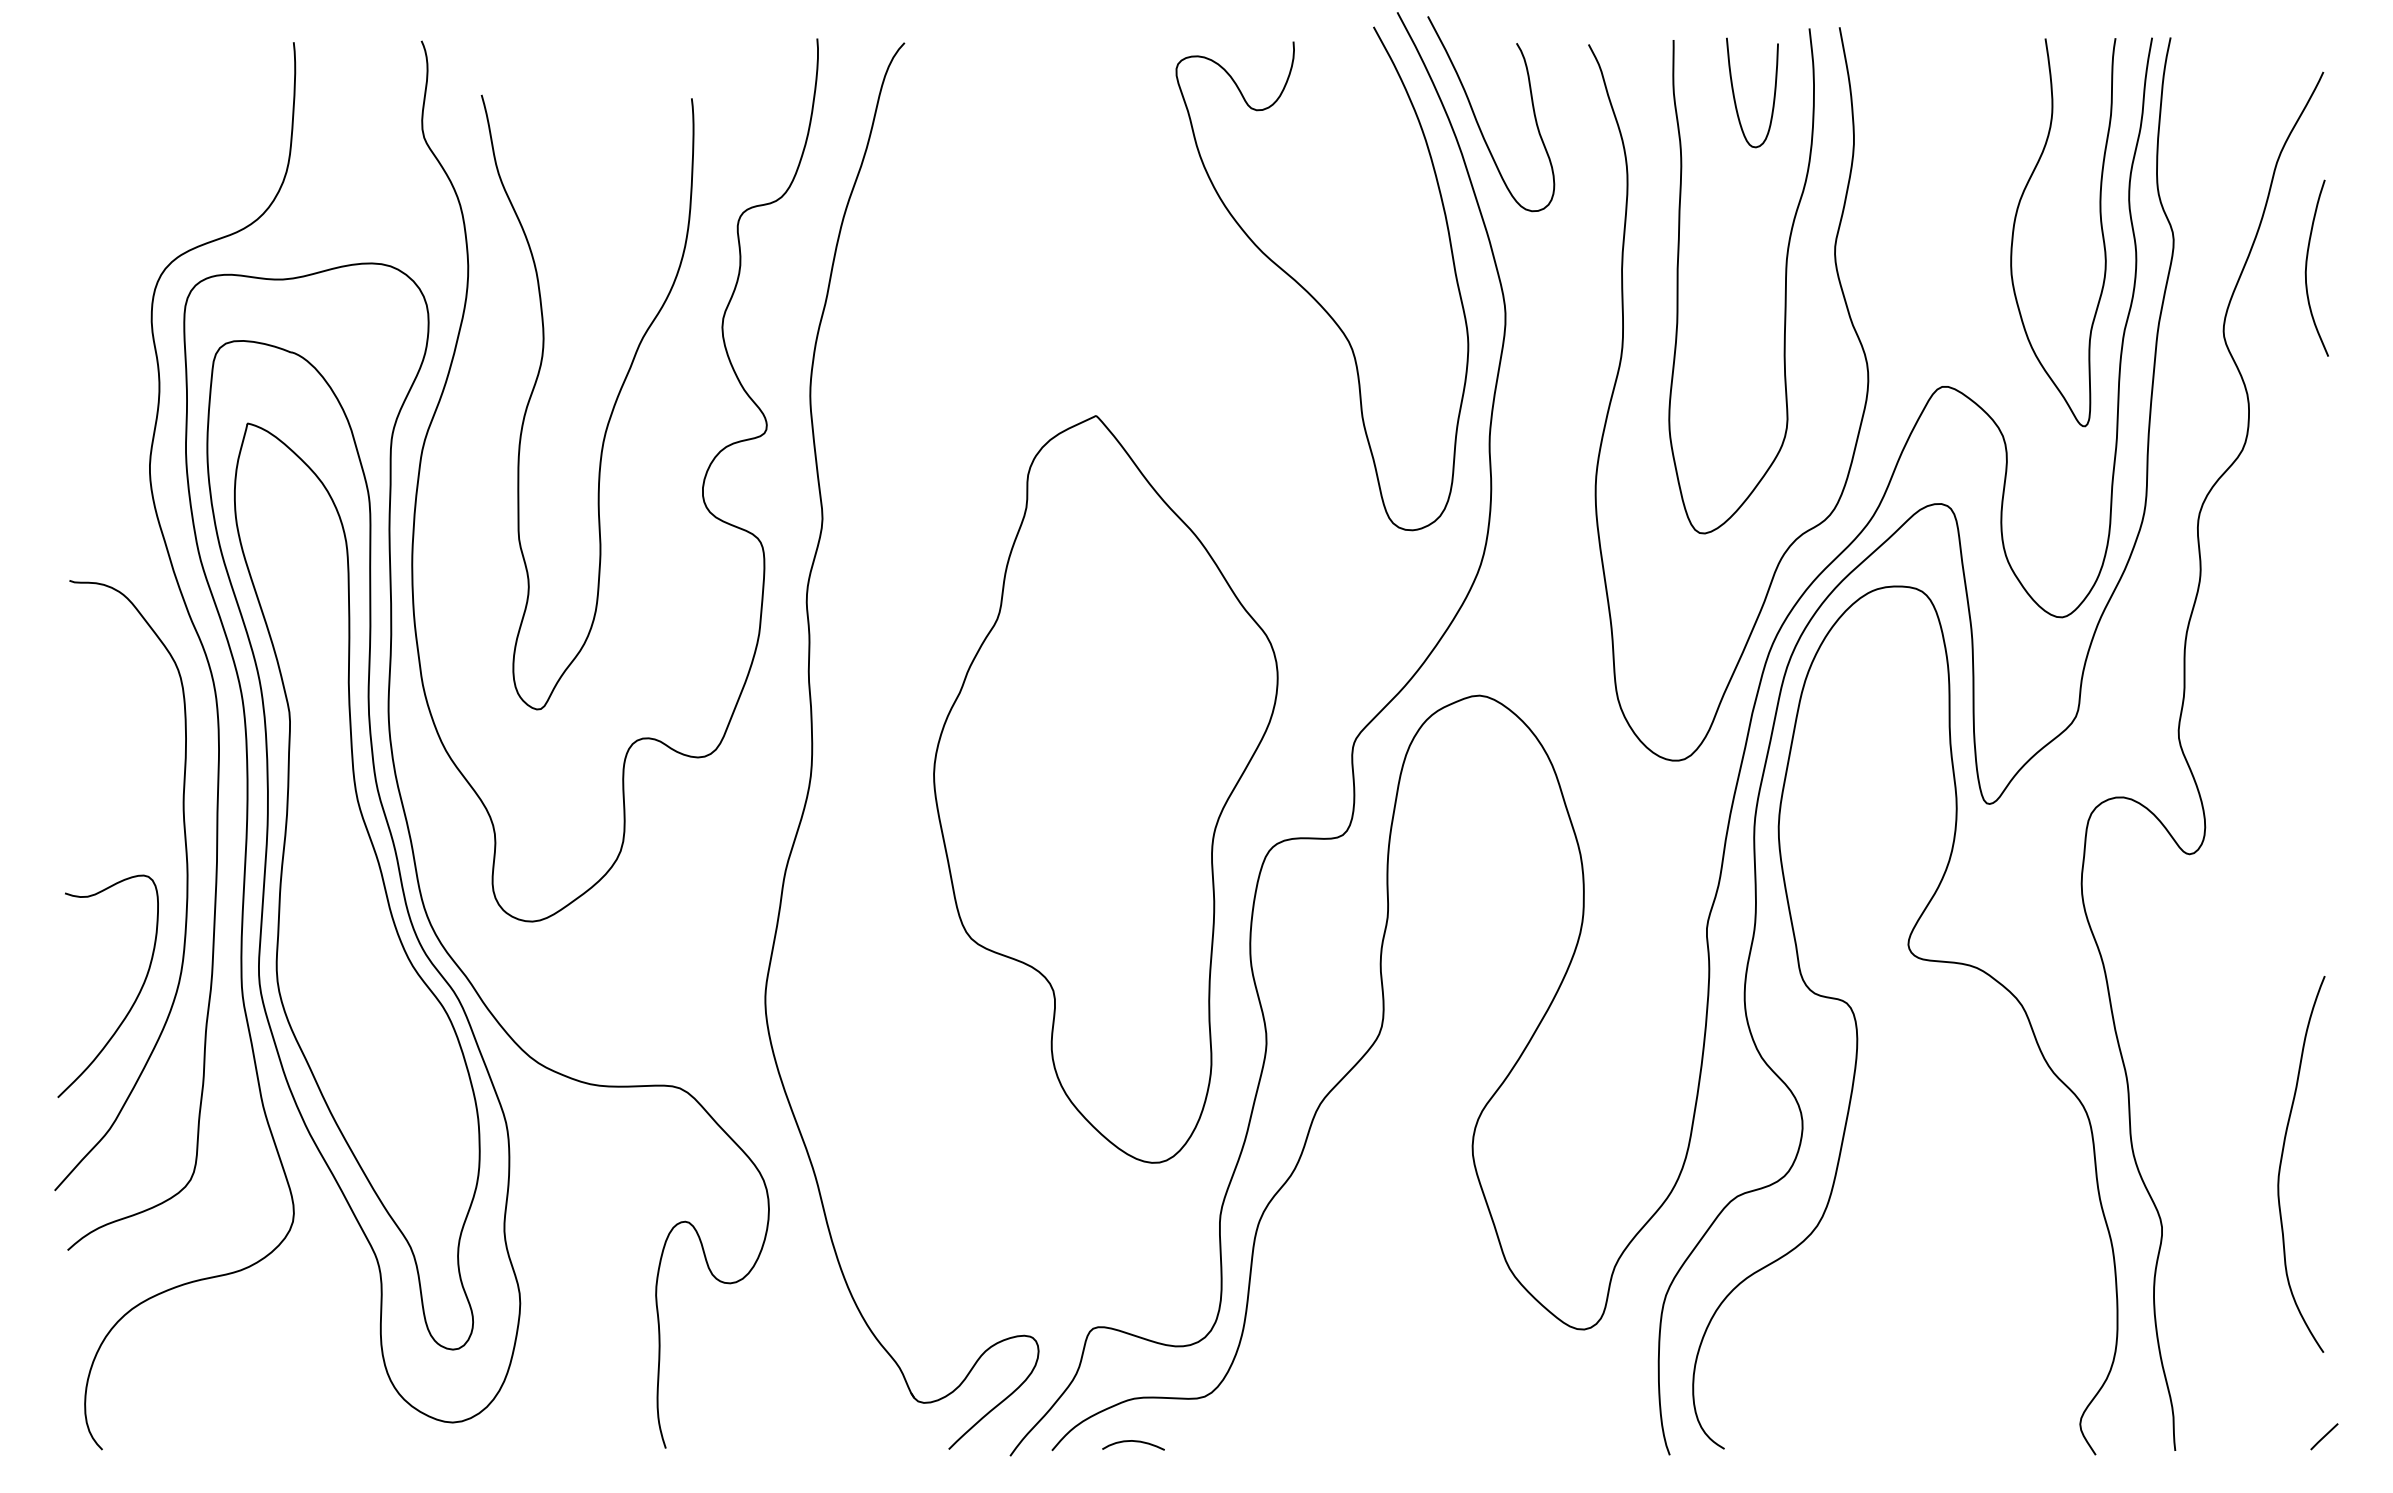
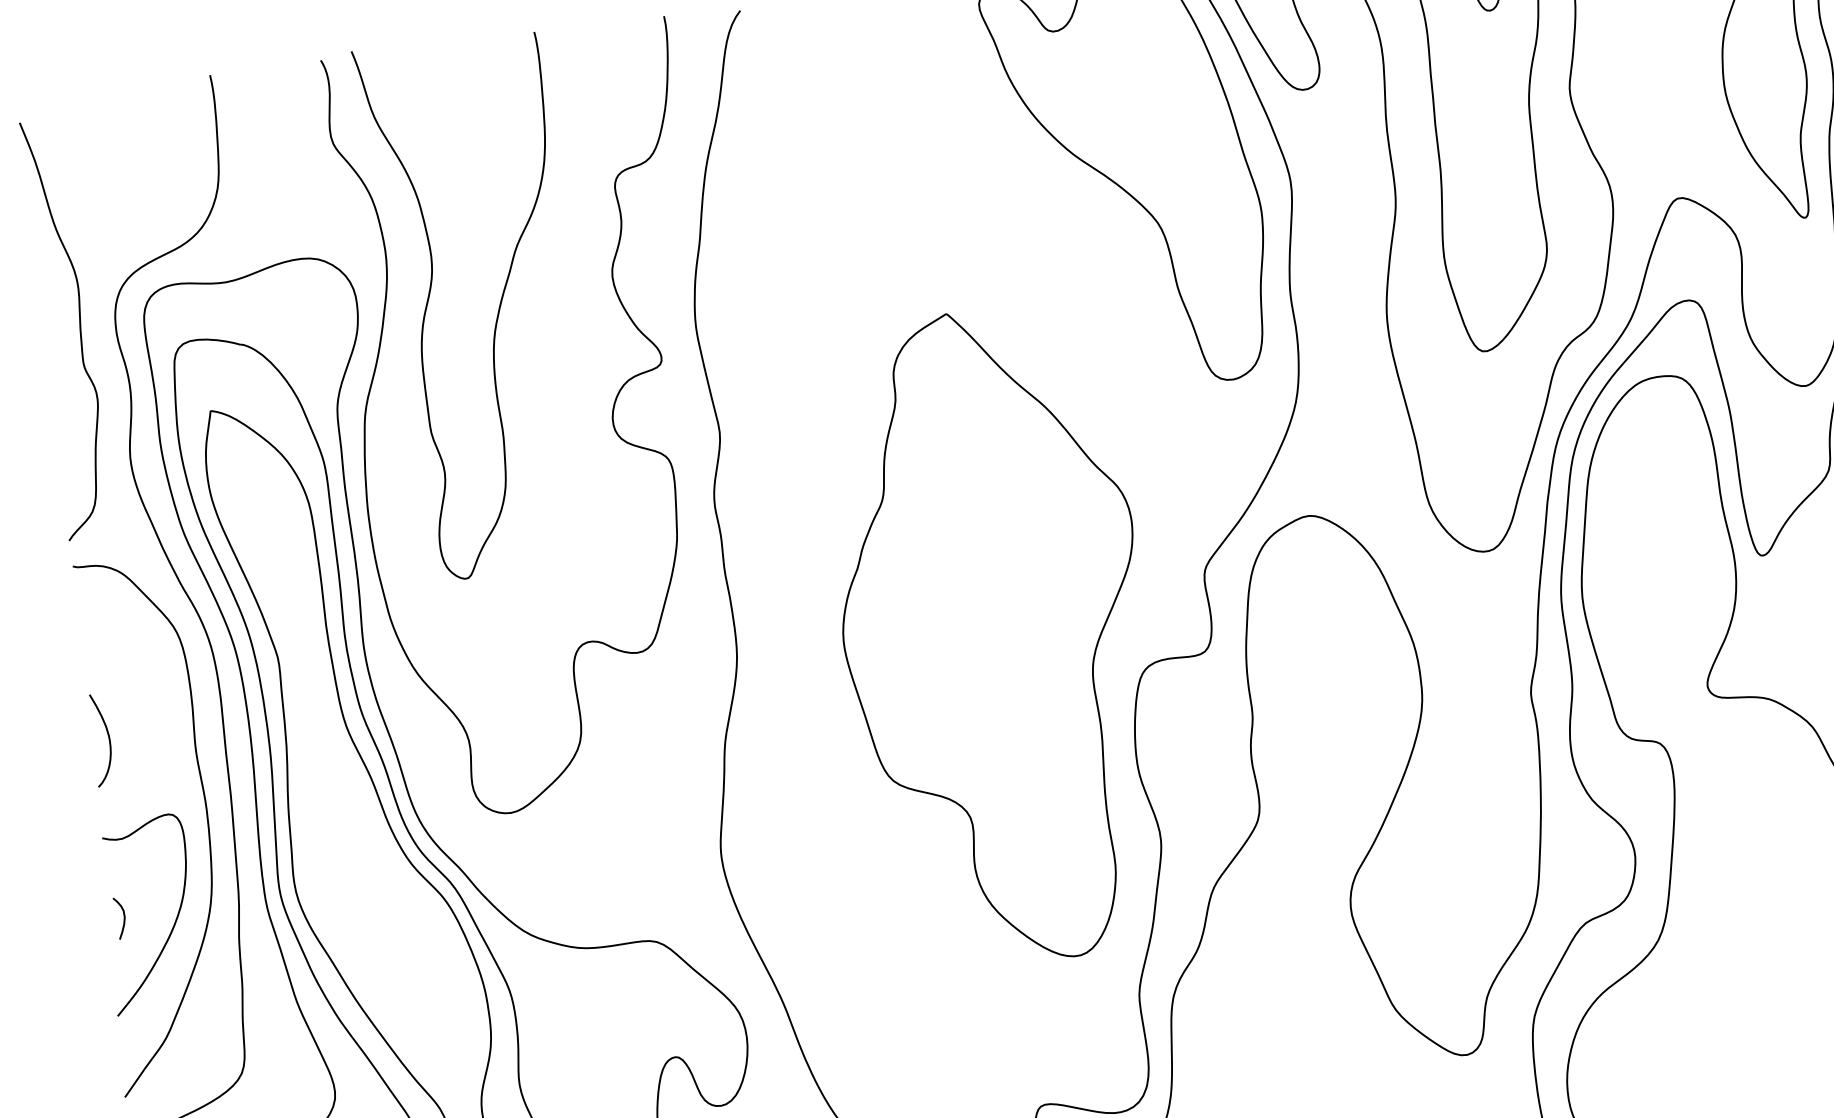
curve: (110, 310) -> (79, 327), added
curve: (611, 410) -> (497, 311), moved
curve: (85, 777) -> (107, 735), added
curve: (78, 986) -> (123, 917), added

